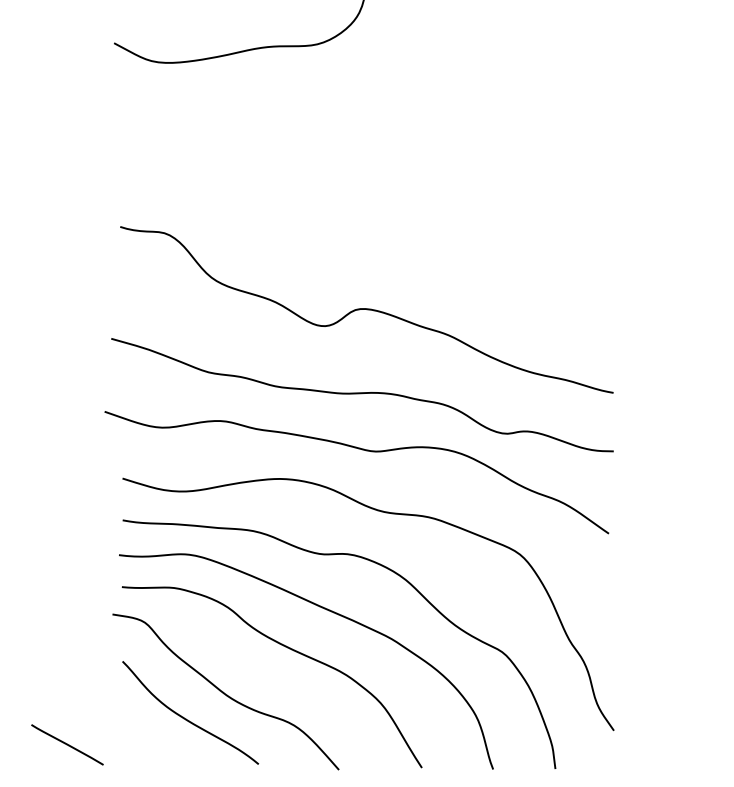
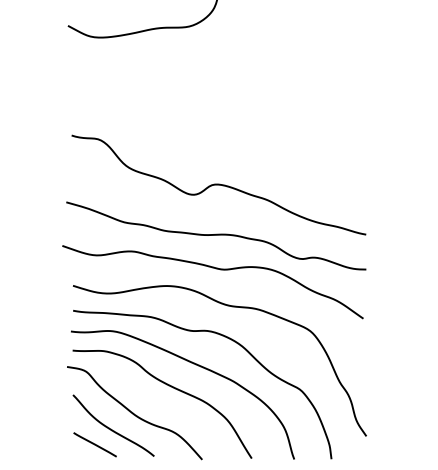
line: (66, 744) -> (94, 444), moved

